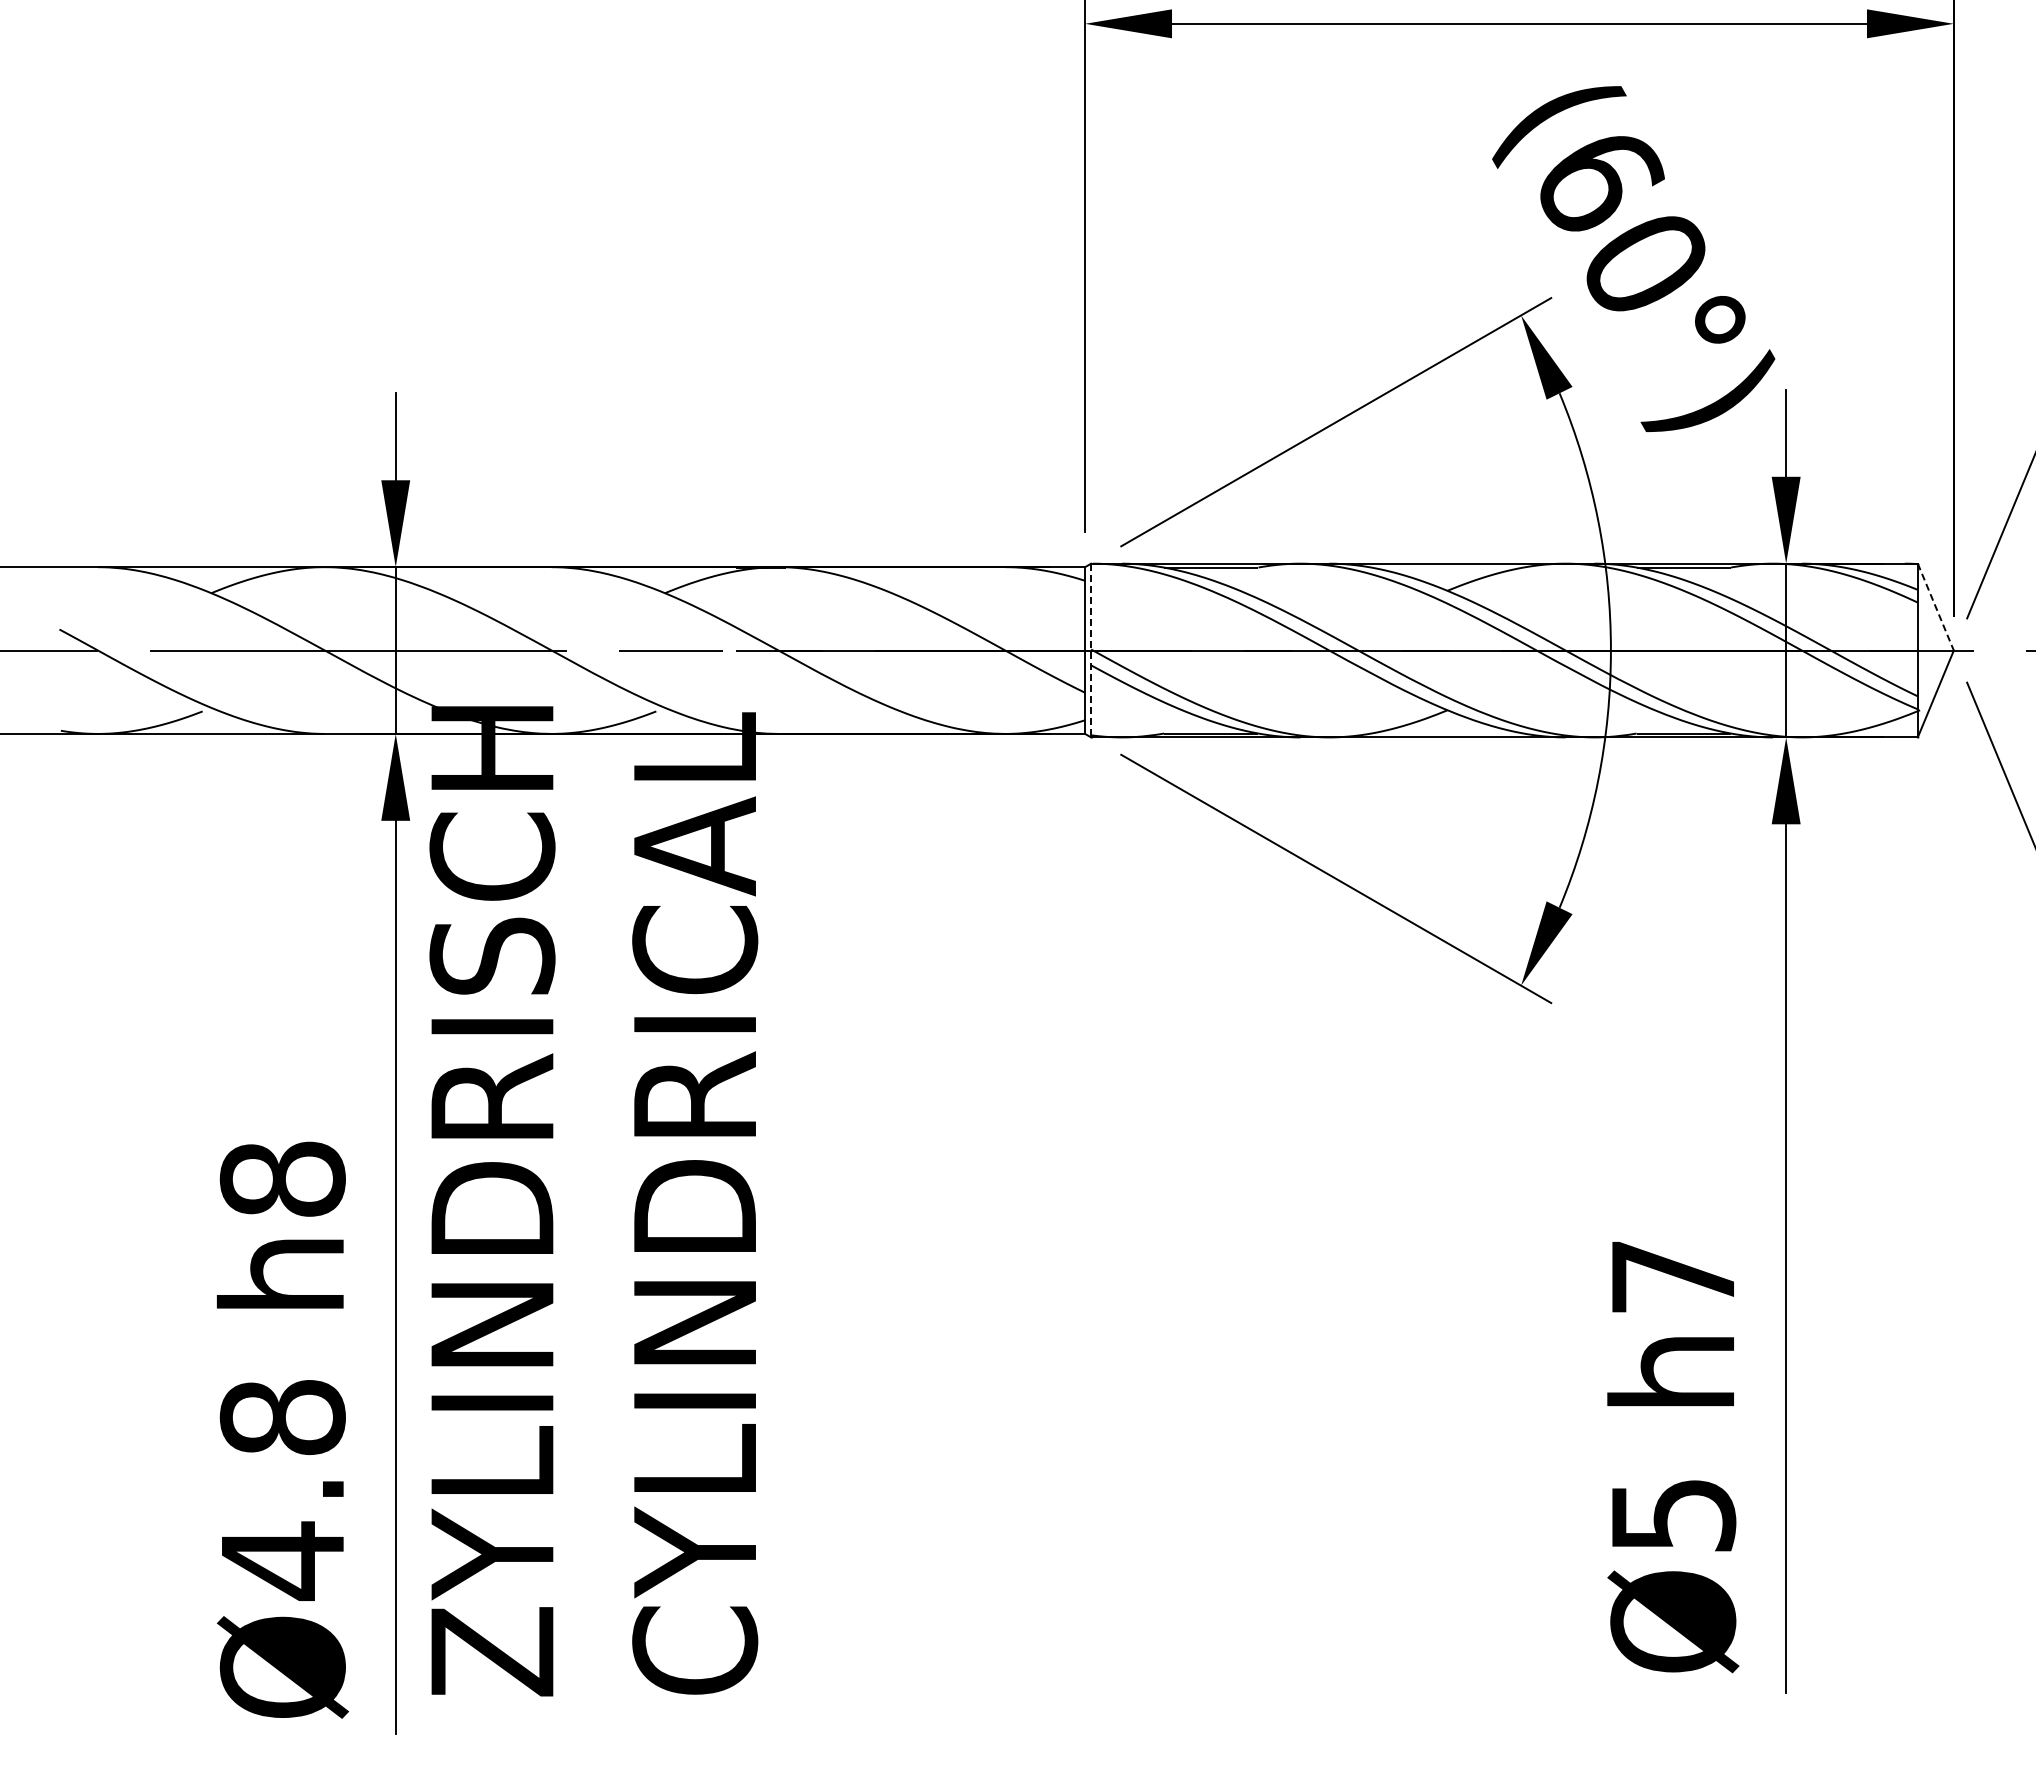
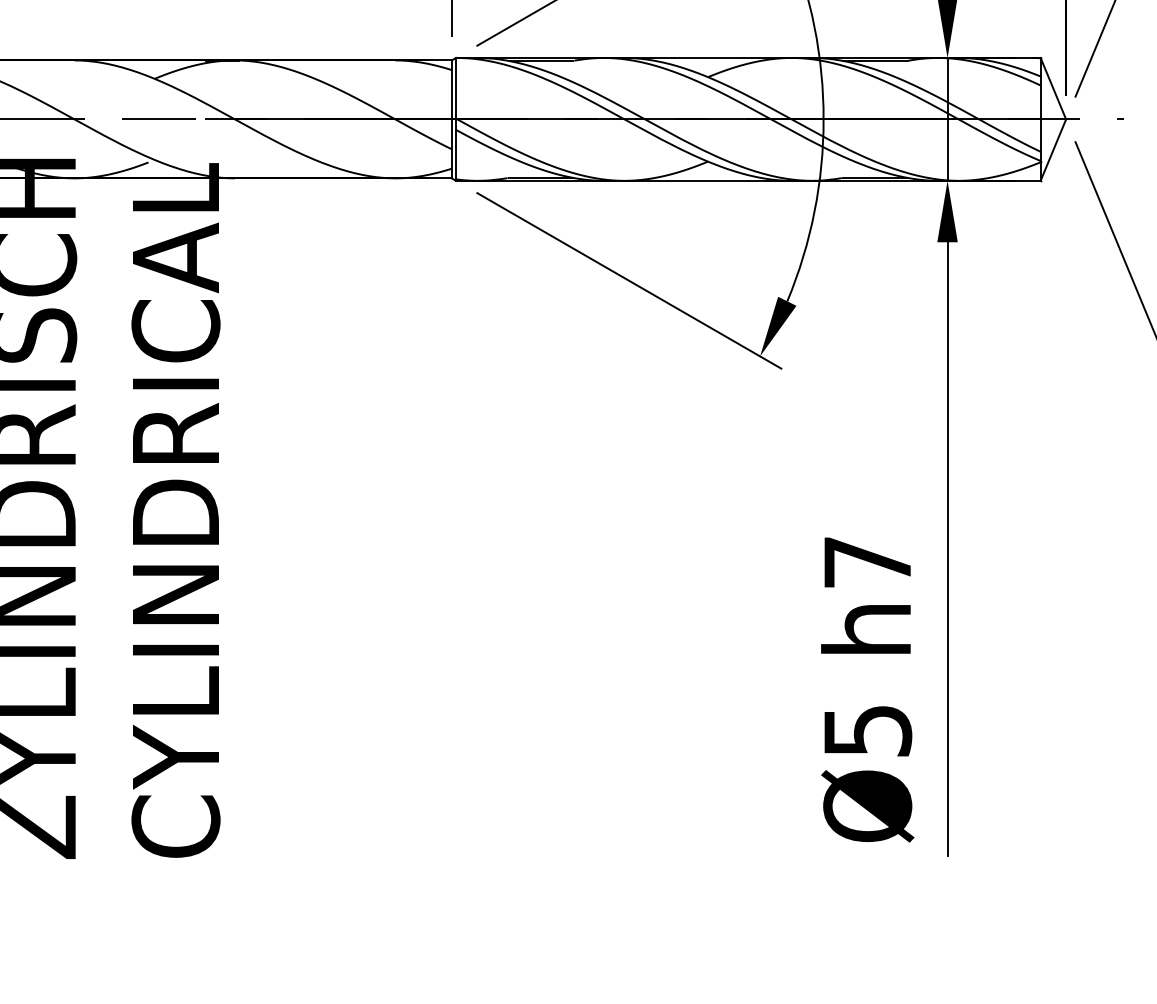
line: (1936, 607) -> (1053, 88), dashed -> solid
line: (1091, 650) -> (456, 119), dashed -> solid

